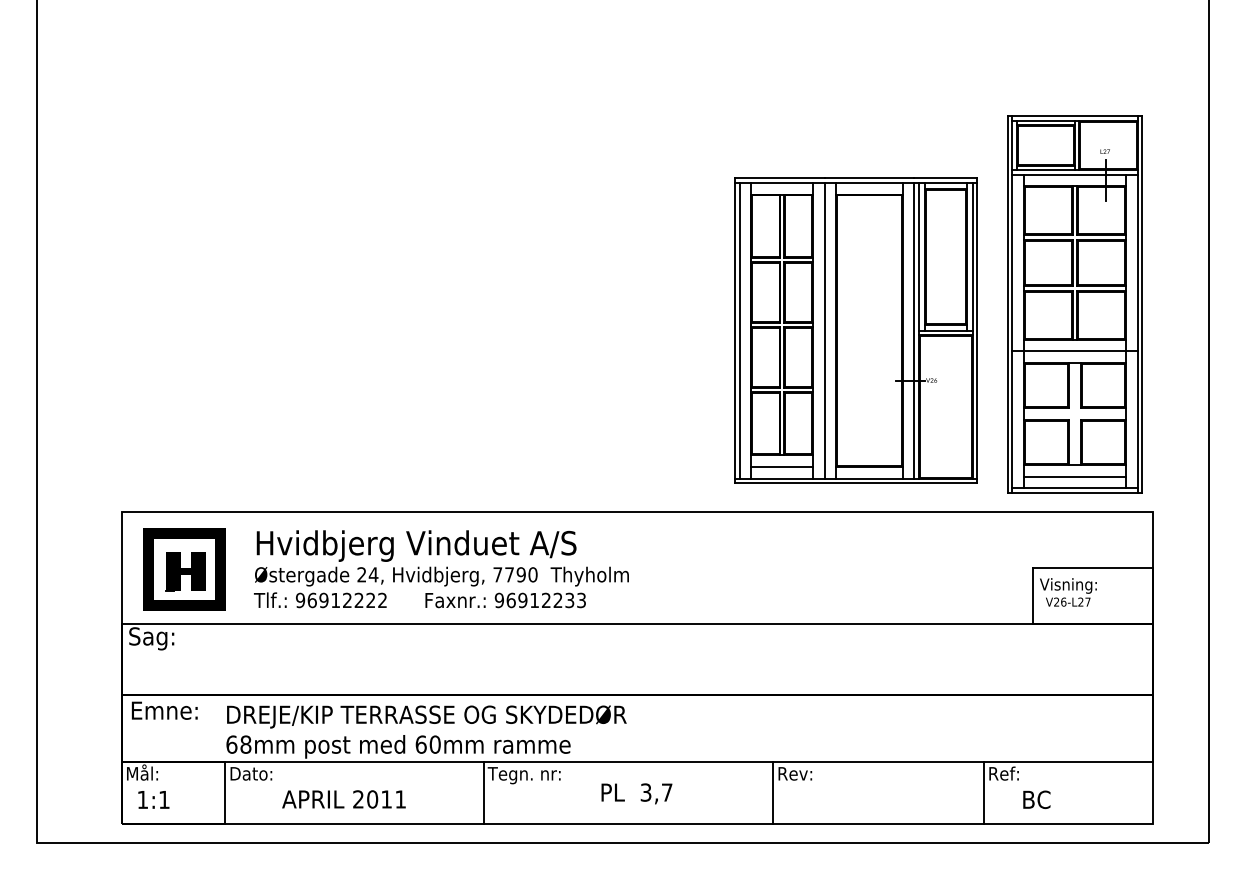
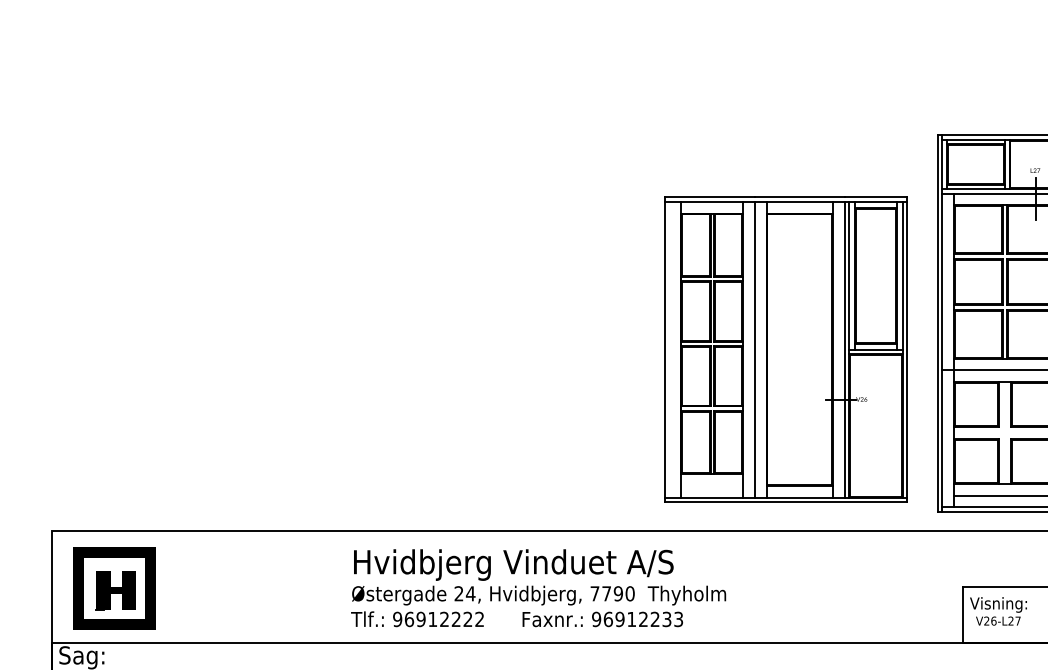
line: (739, 330) -> (669, 349), removed
line: (782, 467) -> (712, 486), removed
text: (441, 569) -> (538, 588), moved

